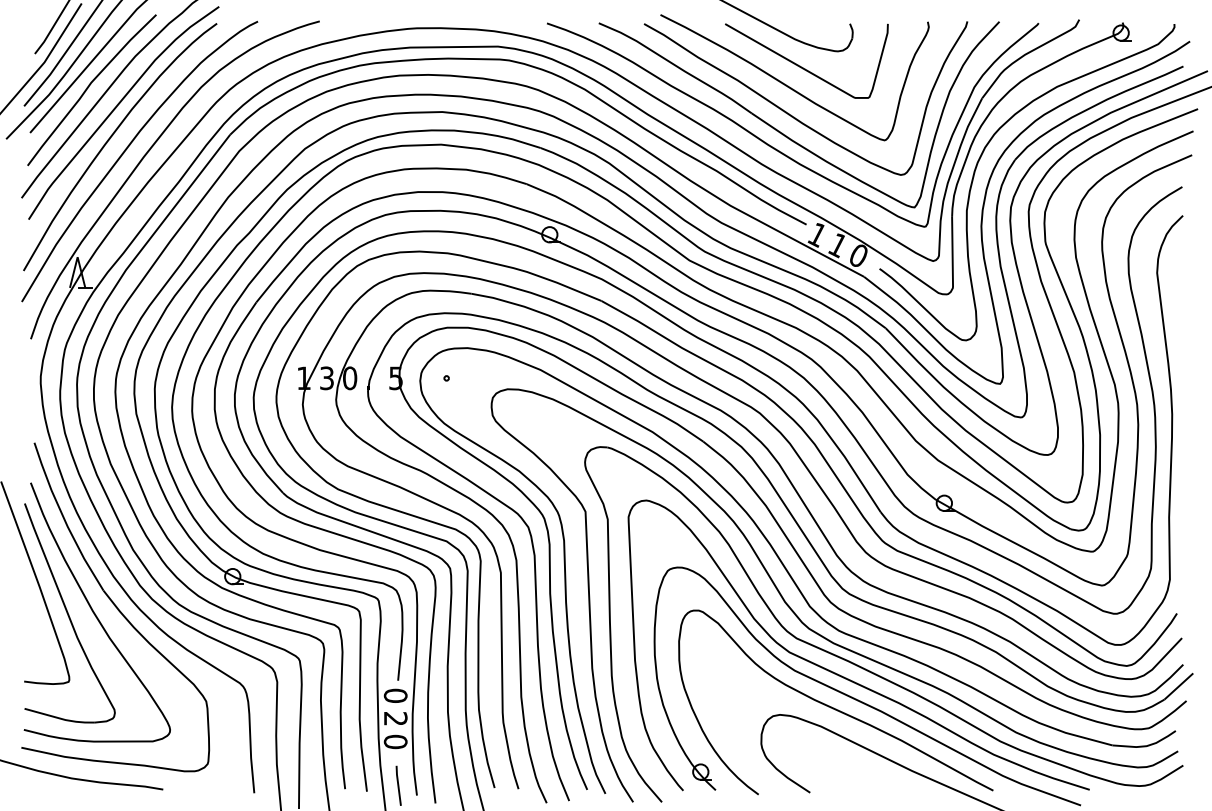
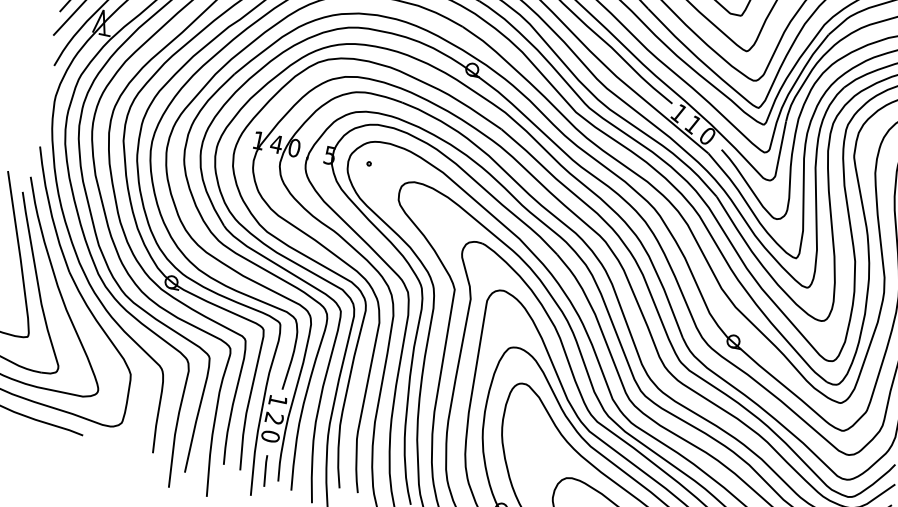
text: (326, 378) -> (276, 144), 3 -> 4
text: (395, 695) -> (277, 400), 0 -> 1

